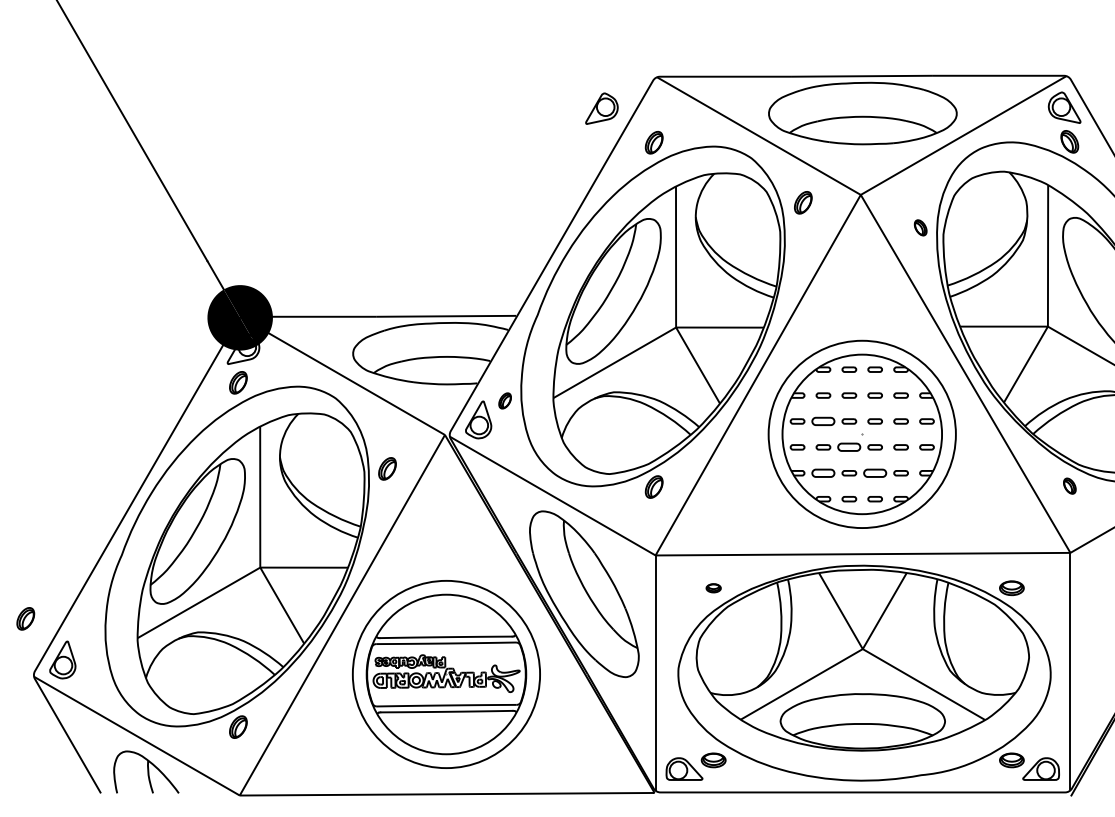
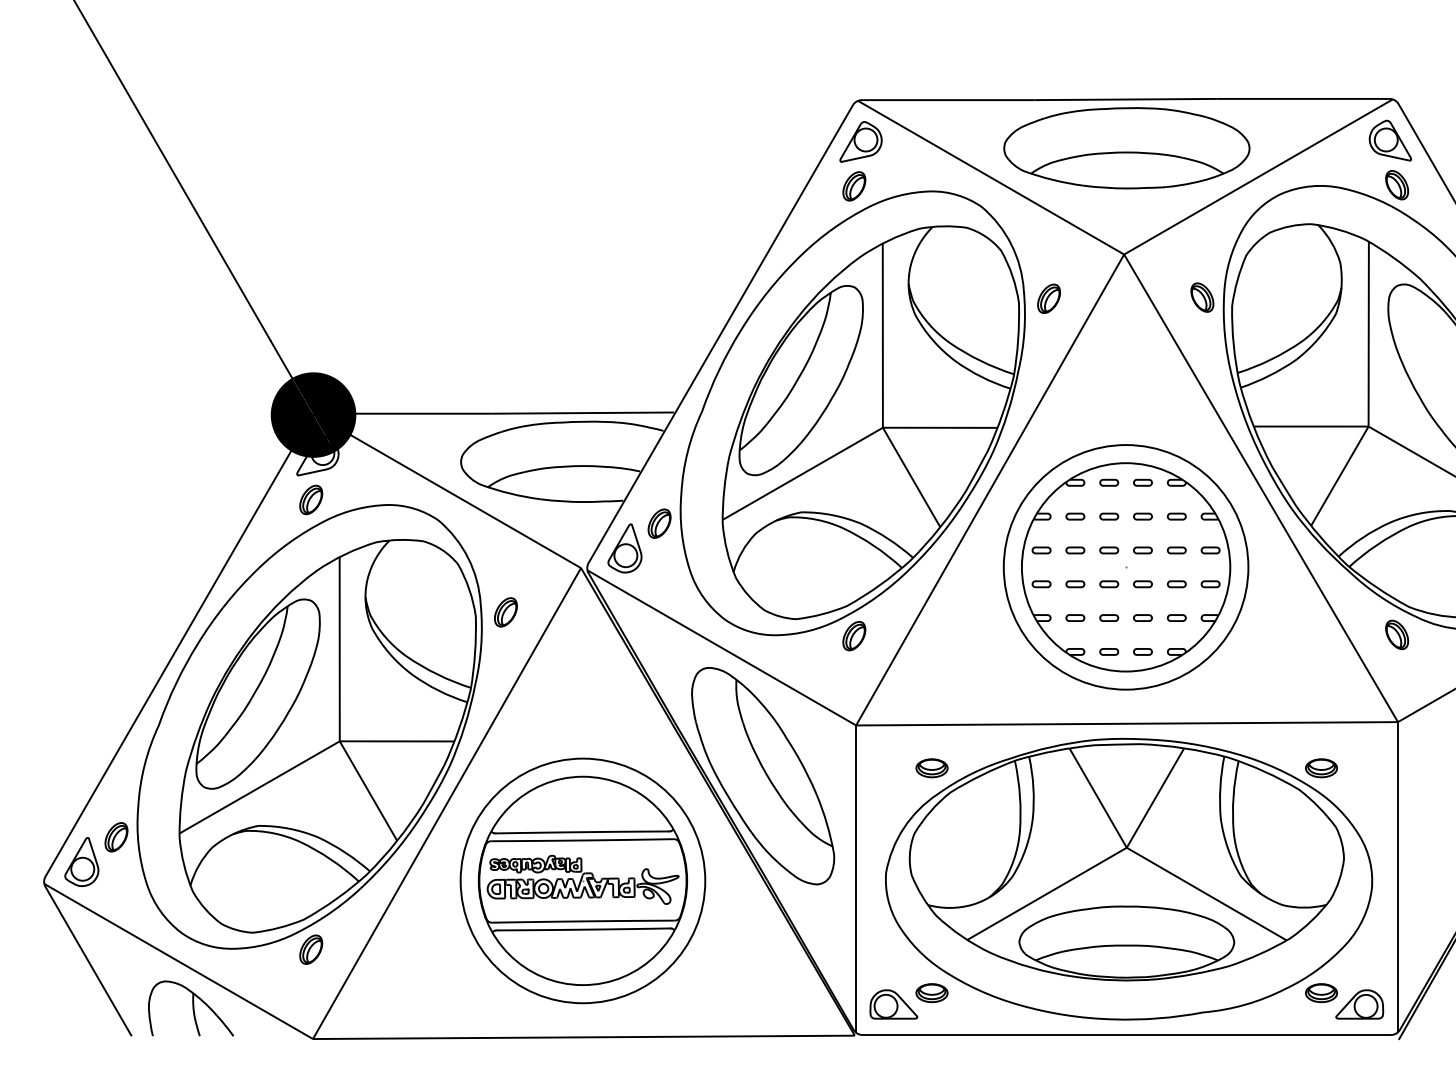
part: (601, 108) -> (860, 141), moved
part: (802, 202) -> (1048, 298), moved
part: (920, 227) -> (1202, 297), size x1.43
part: (505, 400) -> (659, 523), size x1.43
part: (823, 421) -> (1075, 550), size x0.62
part: (849, 447) -> (1109, 584), size x0.62
part: (823, 472) -> (1075, 617), size x0.62
part: (874, 472) -> (1142, 617), size x0.62
part: (1070, 485) -> (1397, 634), size x1.43
part: (713, 588) -> (931, 768), size x1.67
part: (25, 619) -> (116, 837), moved

